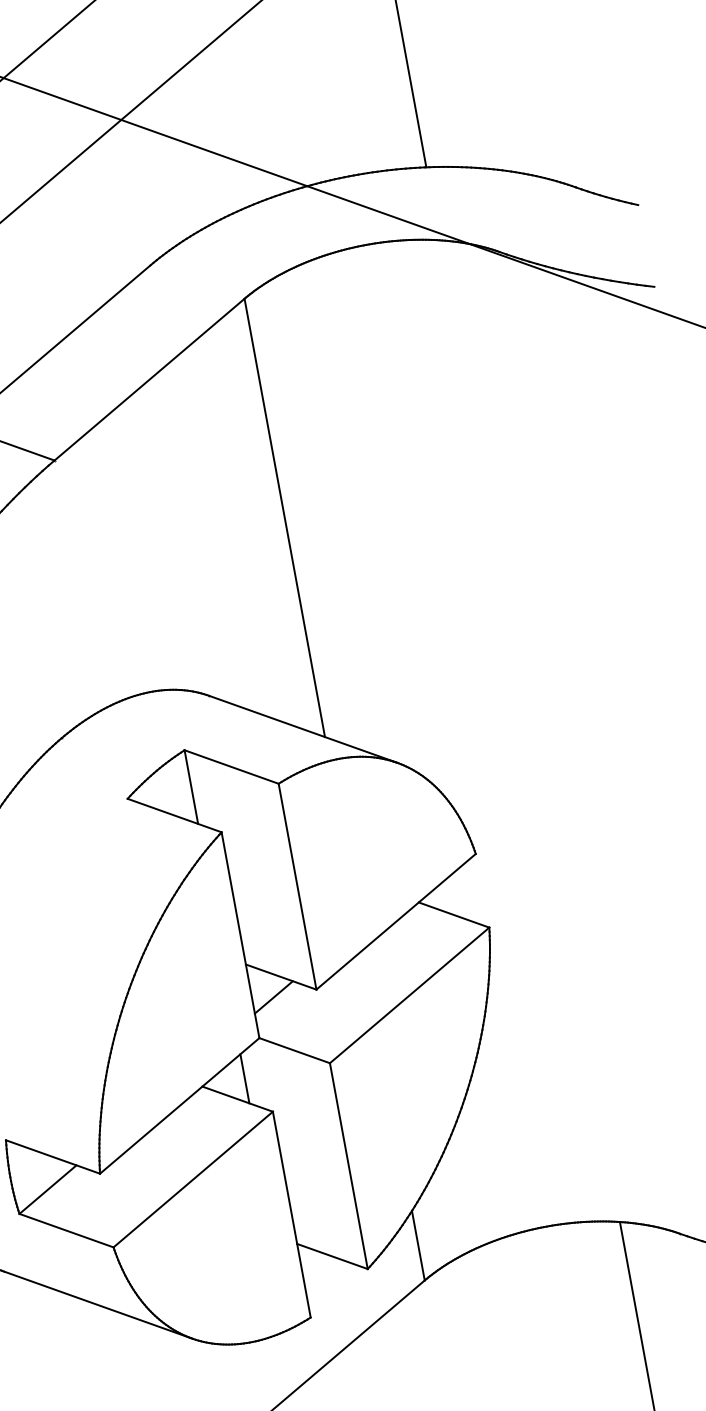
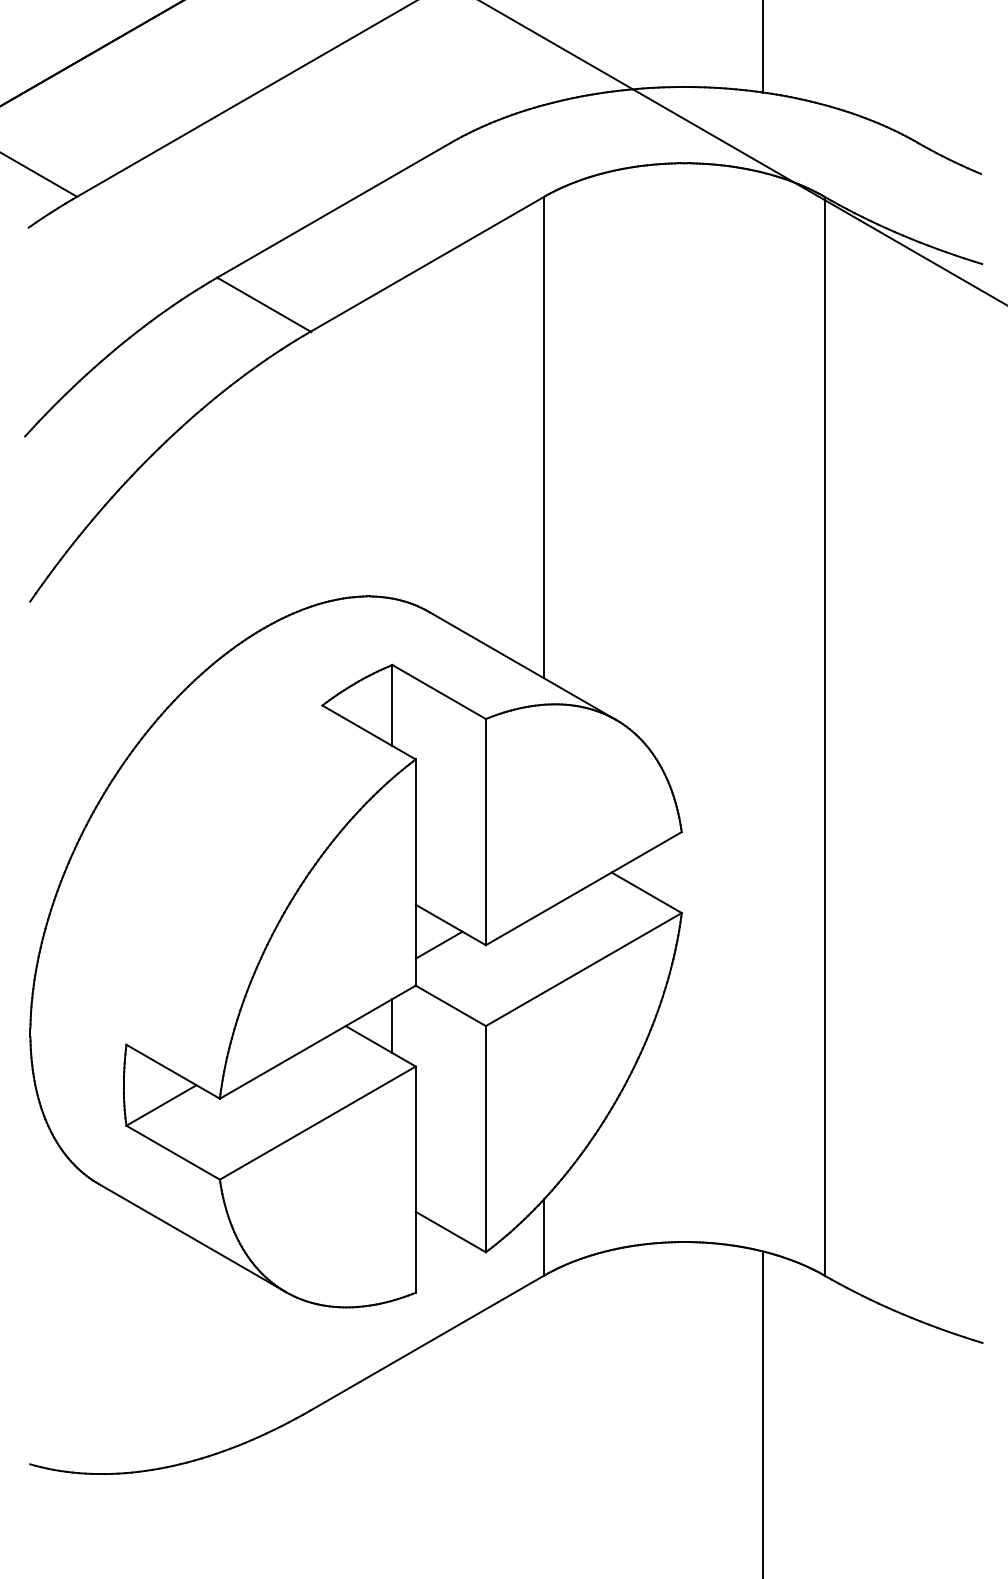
line: (589, 742) -> (824, 735), added

